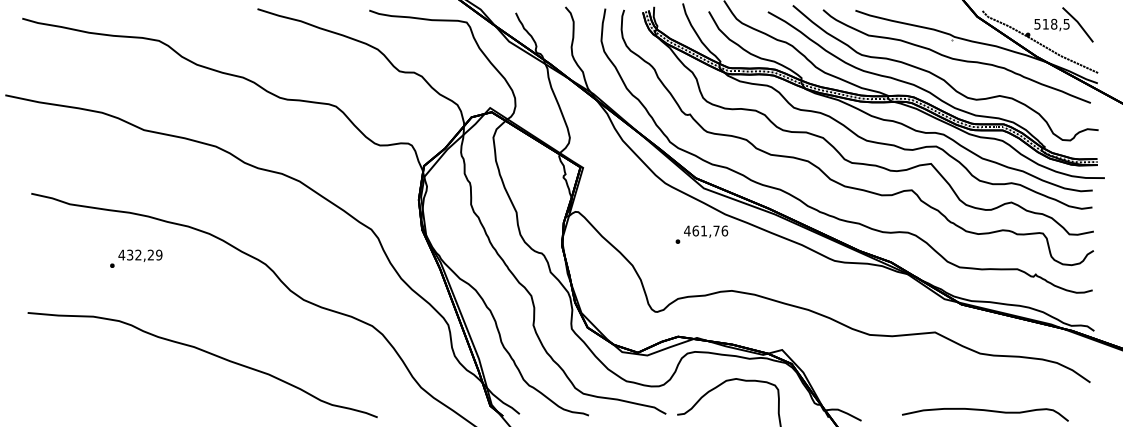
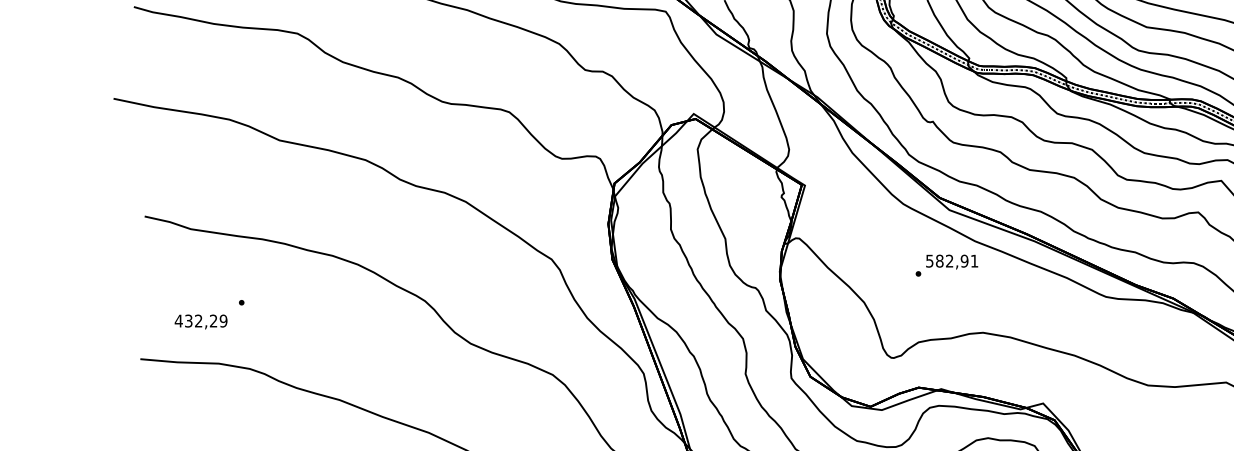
text: (706, 230) -> (952, 260), 461,76 -> 582,91
text: (140, 255) -> (201, 321), moved

